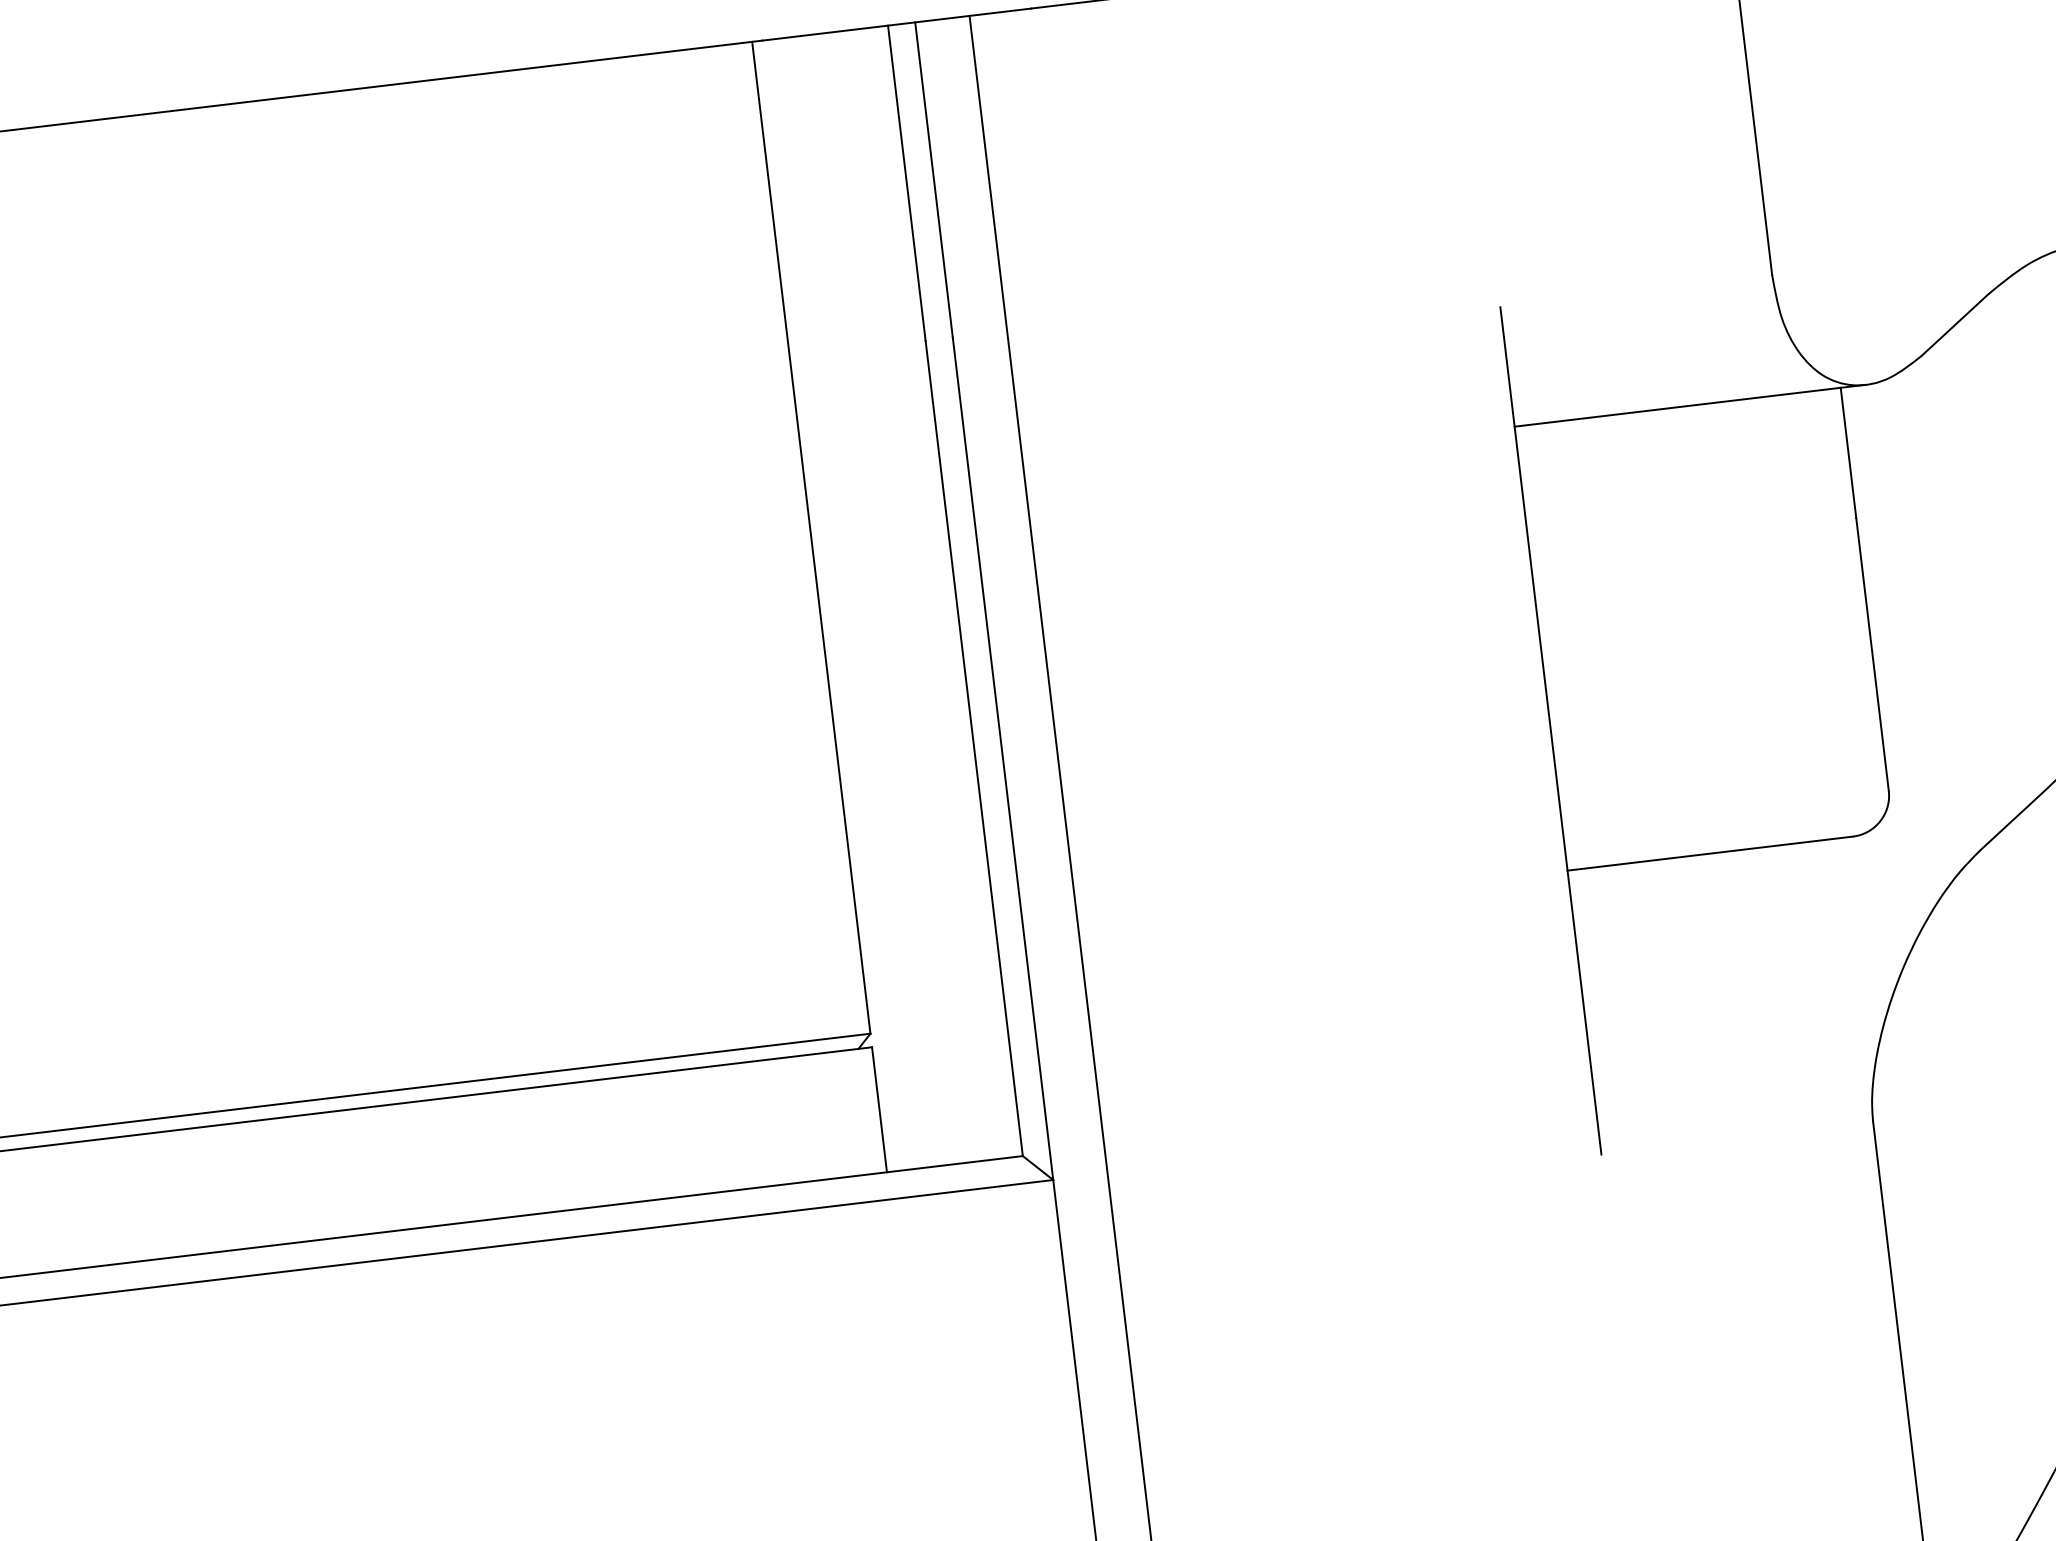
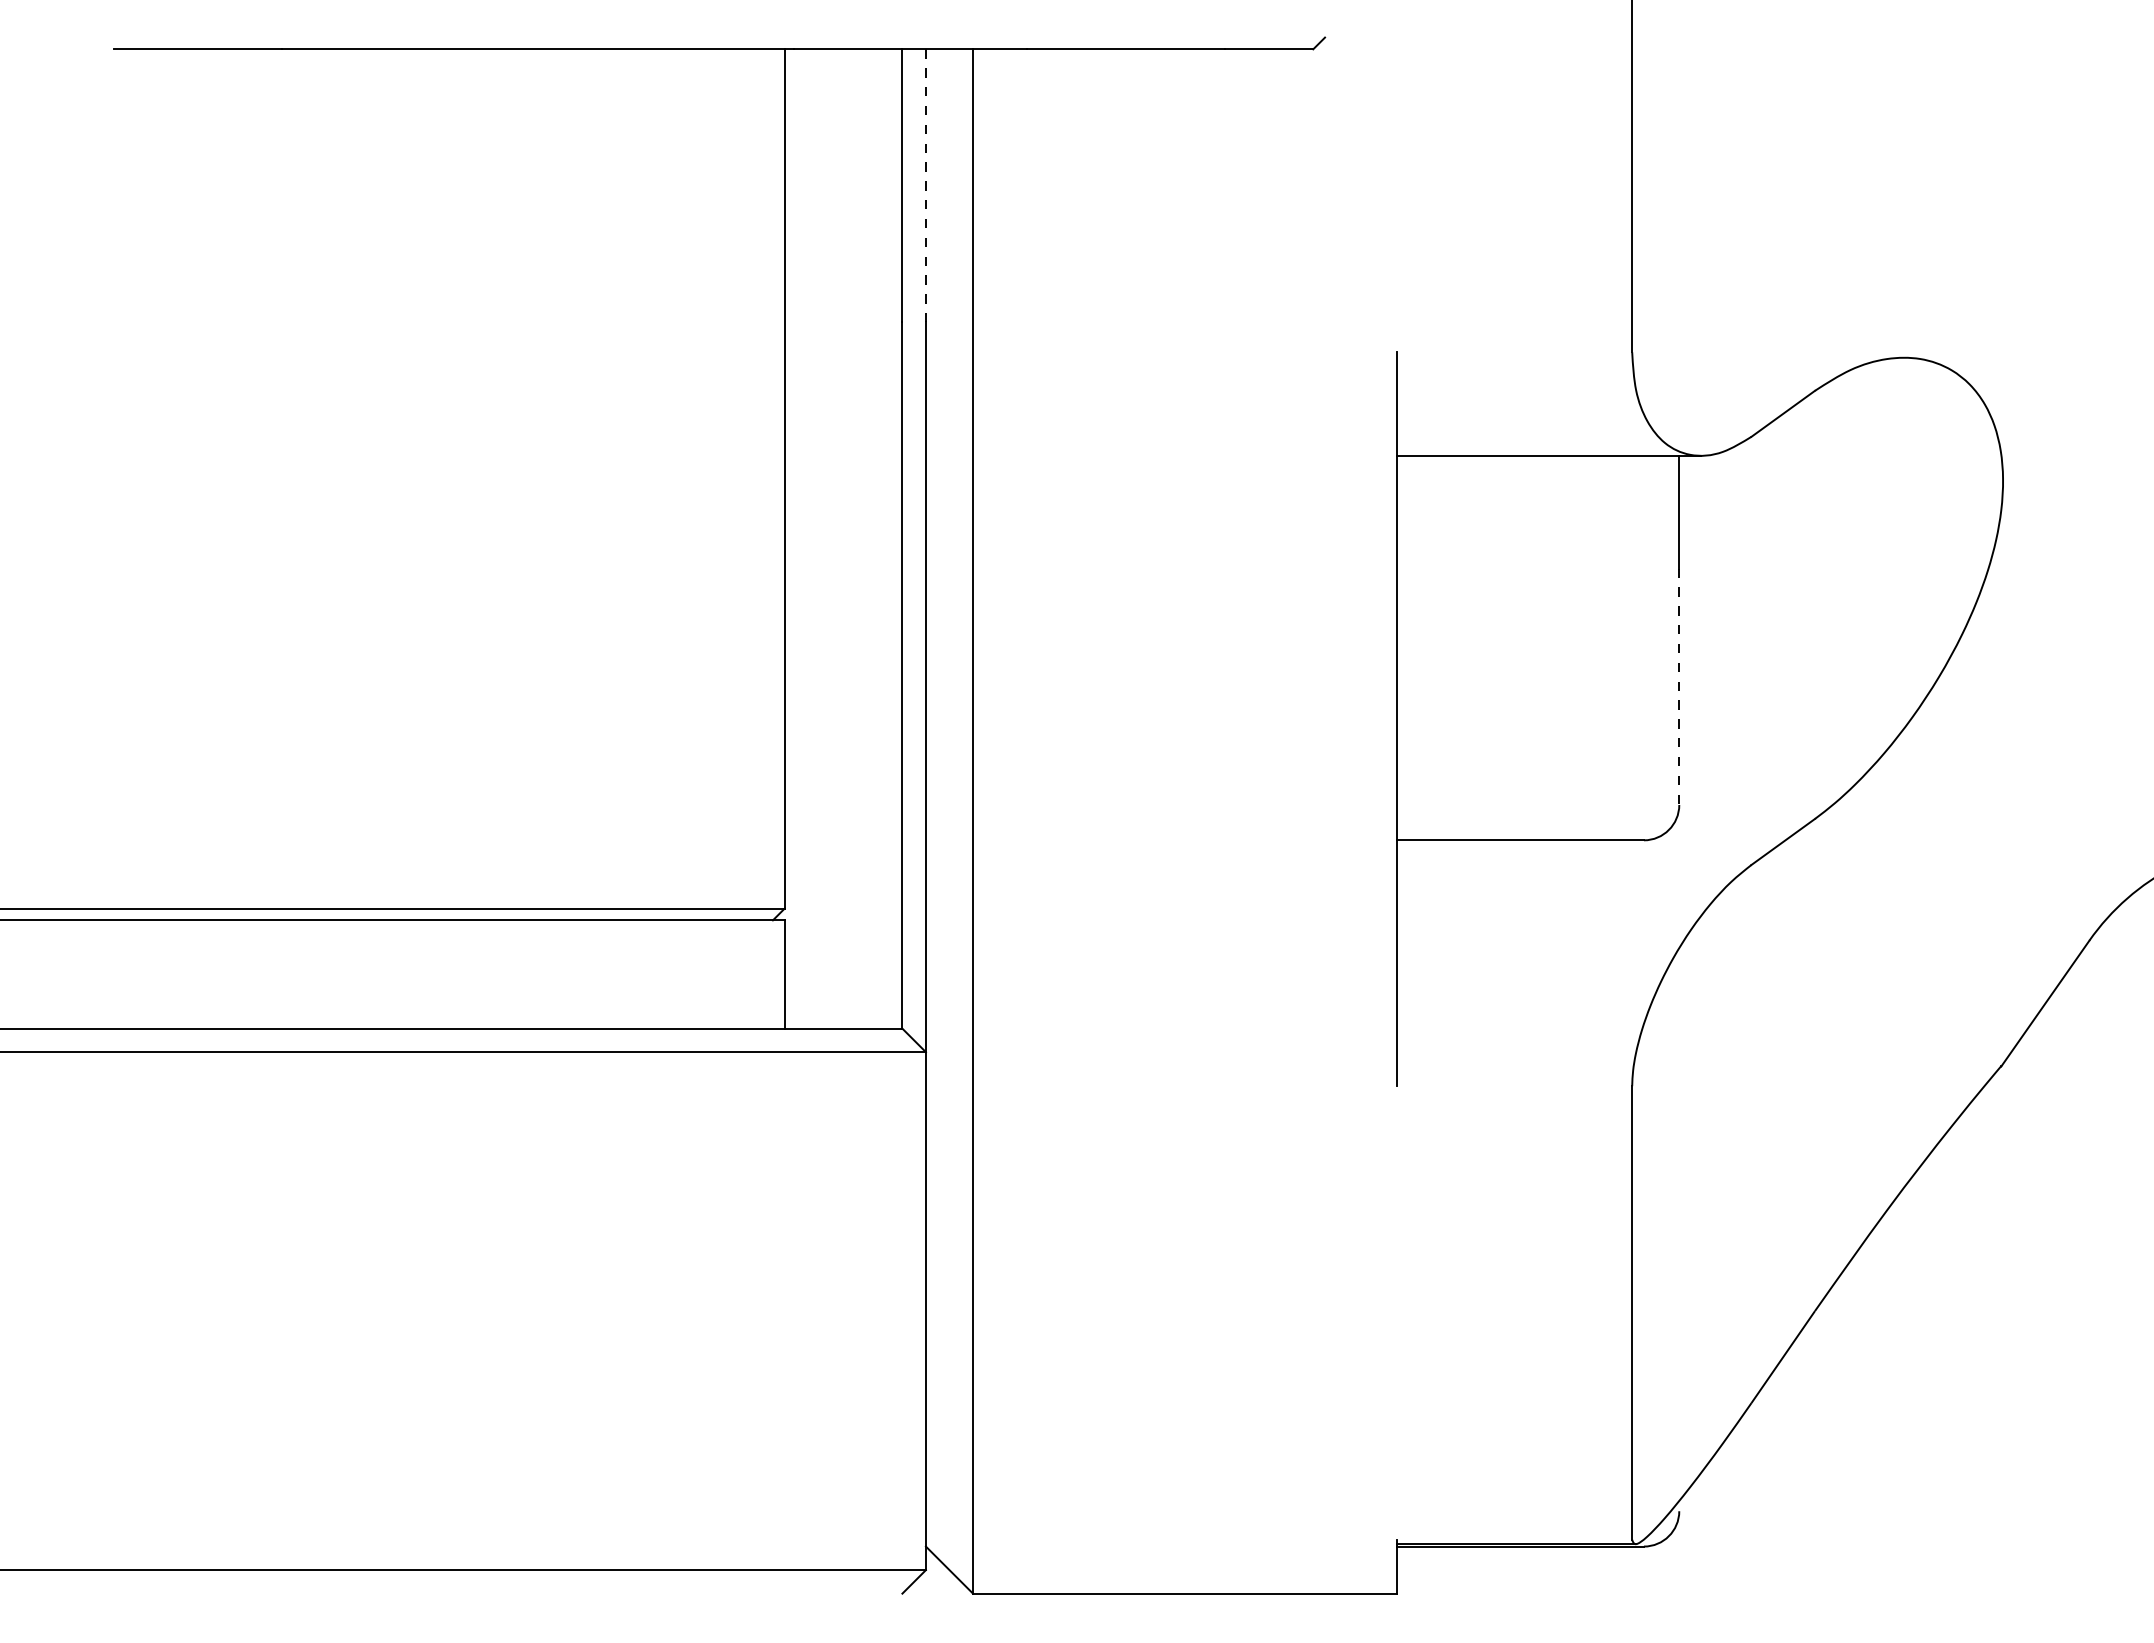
line: (933, 179) -> (925, 185), solid -> dashed
line: (1872, 655) -> (1679, 687), solid -> dashed

